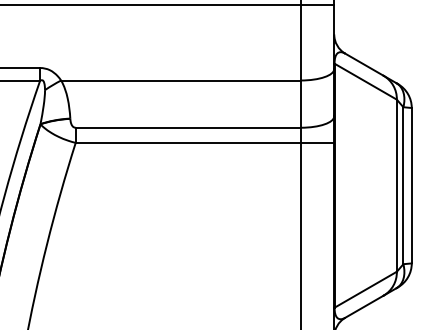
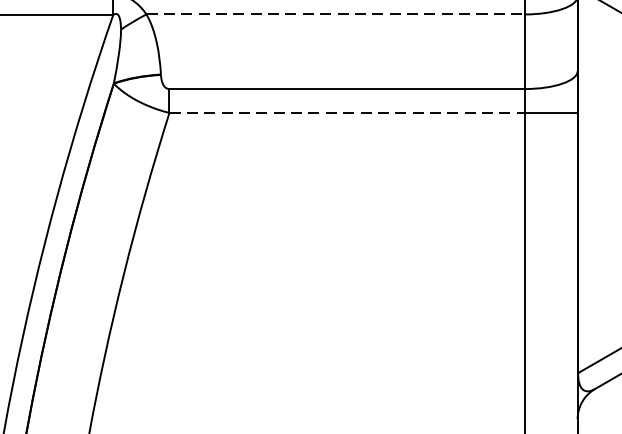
line: (181, 80) -> (336, 14), solid -> dashed
line: (188, 142) -> (347, 112), solid -> dashed

